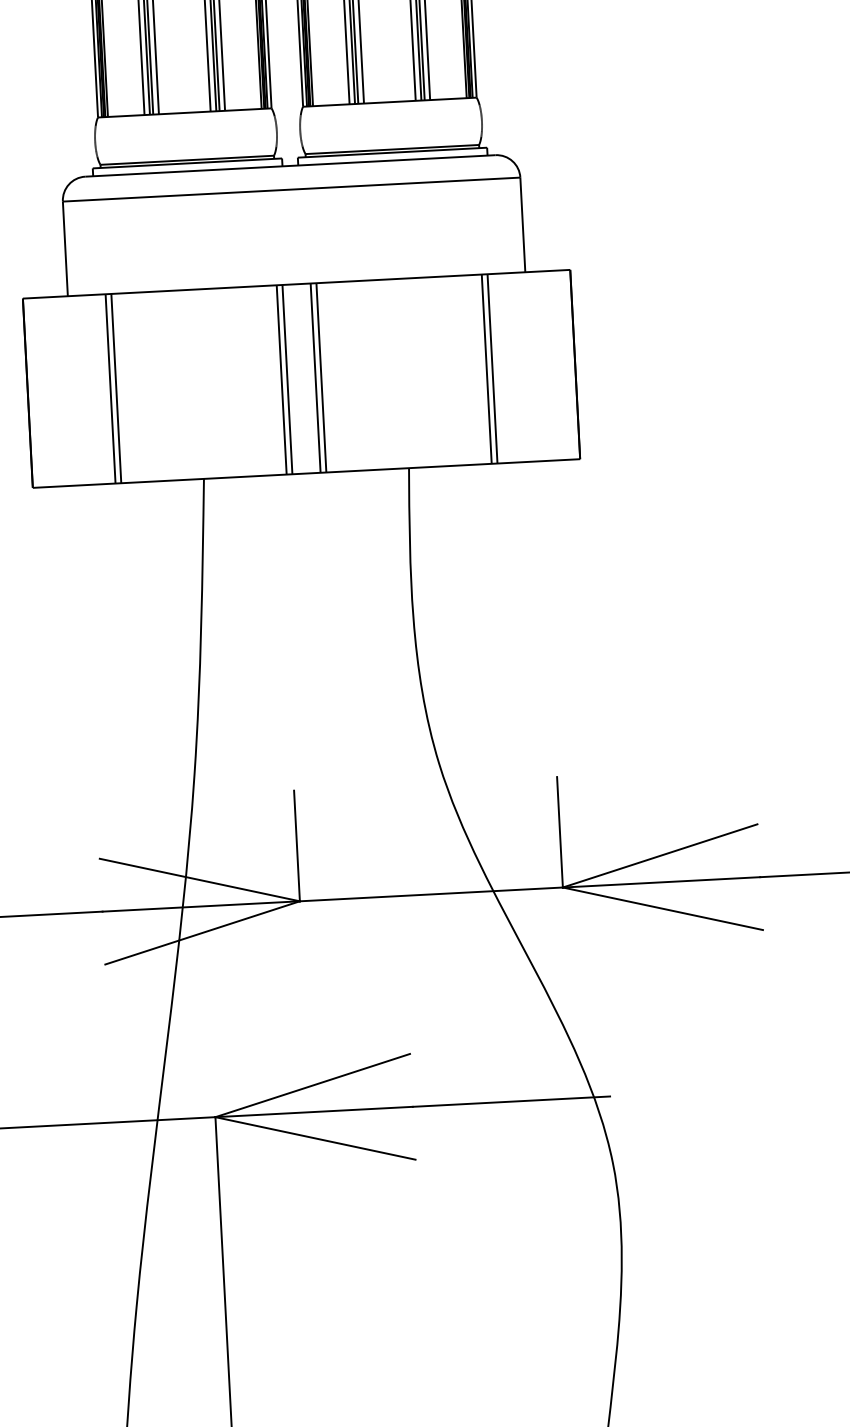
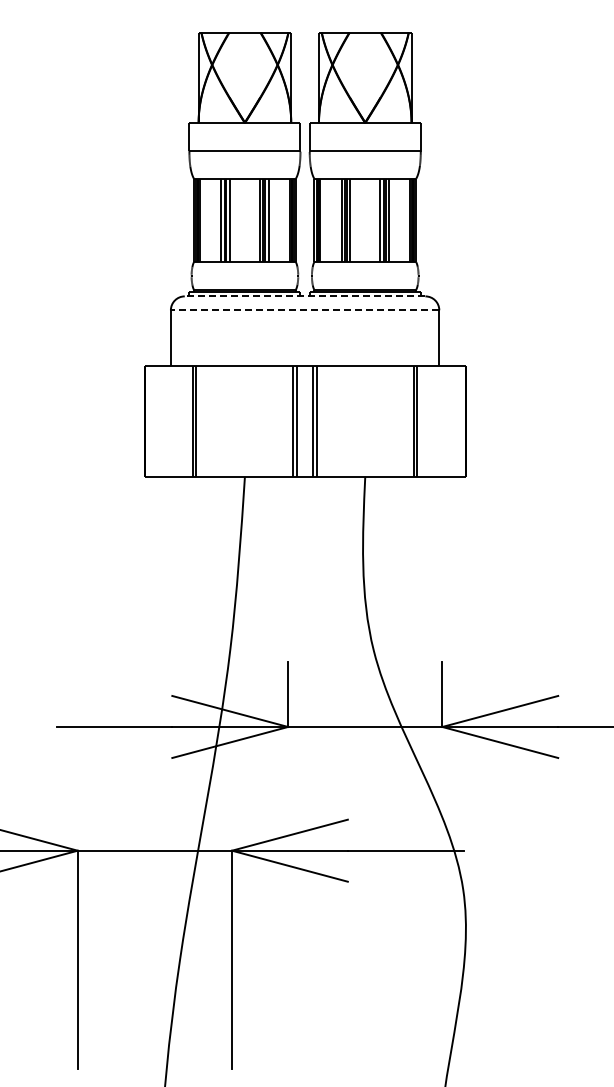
line: (289, 166) -> (304, 296), solid -> dashed
line: (290, 190) -> (304, 310), solid -> dashed

